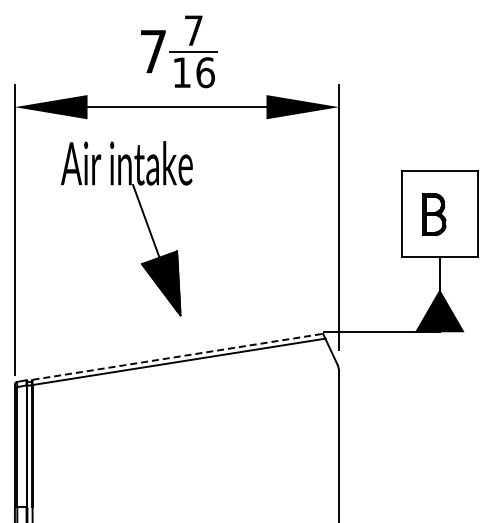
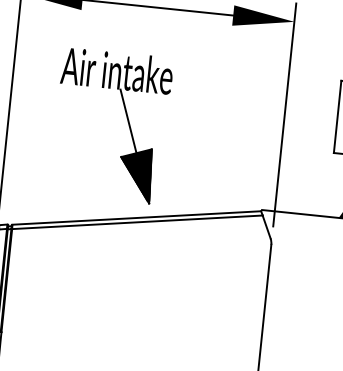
part: (145, 222) -> (127, 122), moved
line: (178, 356) -> (137, 217), dashed -> solid

